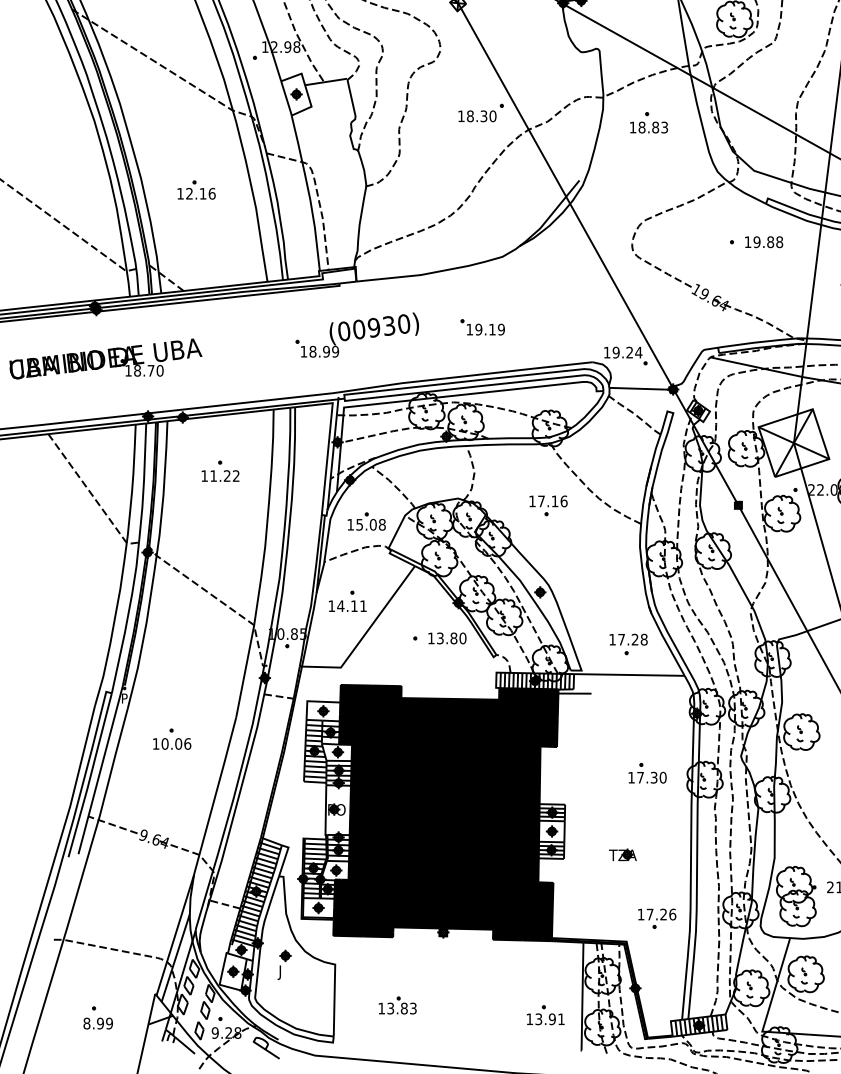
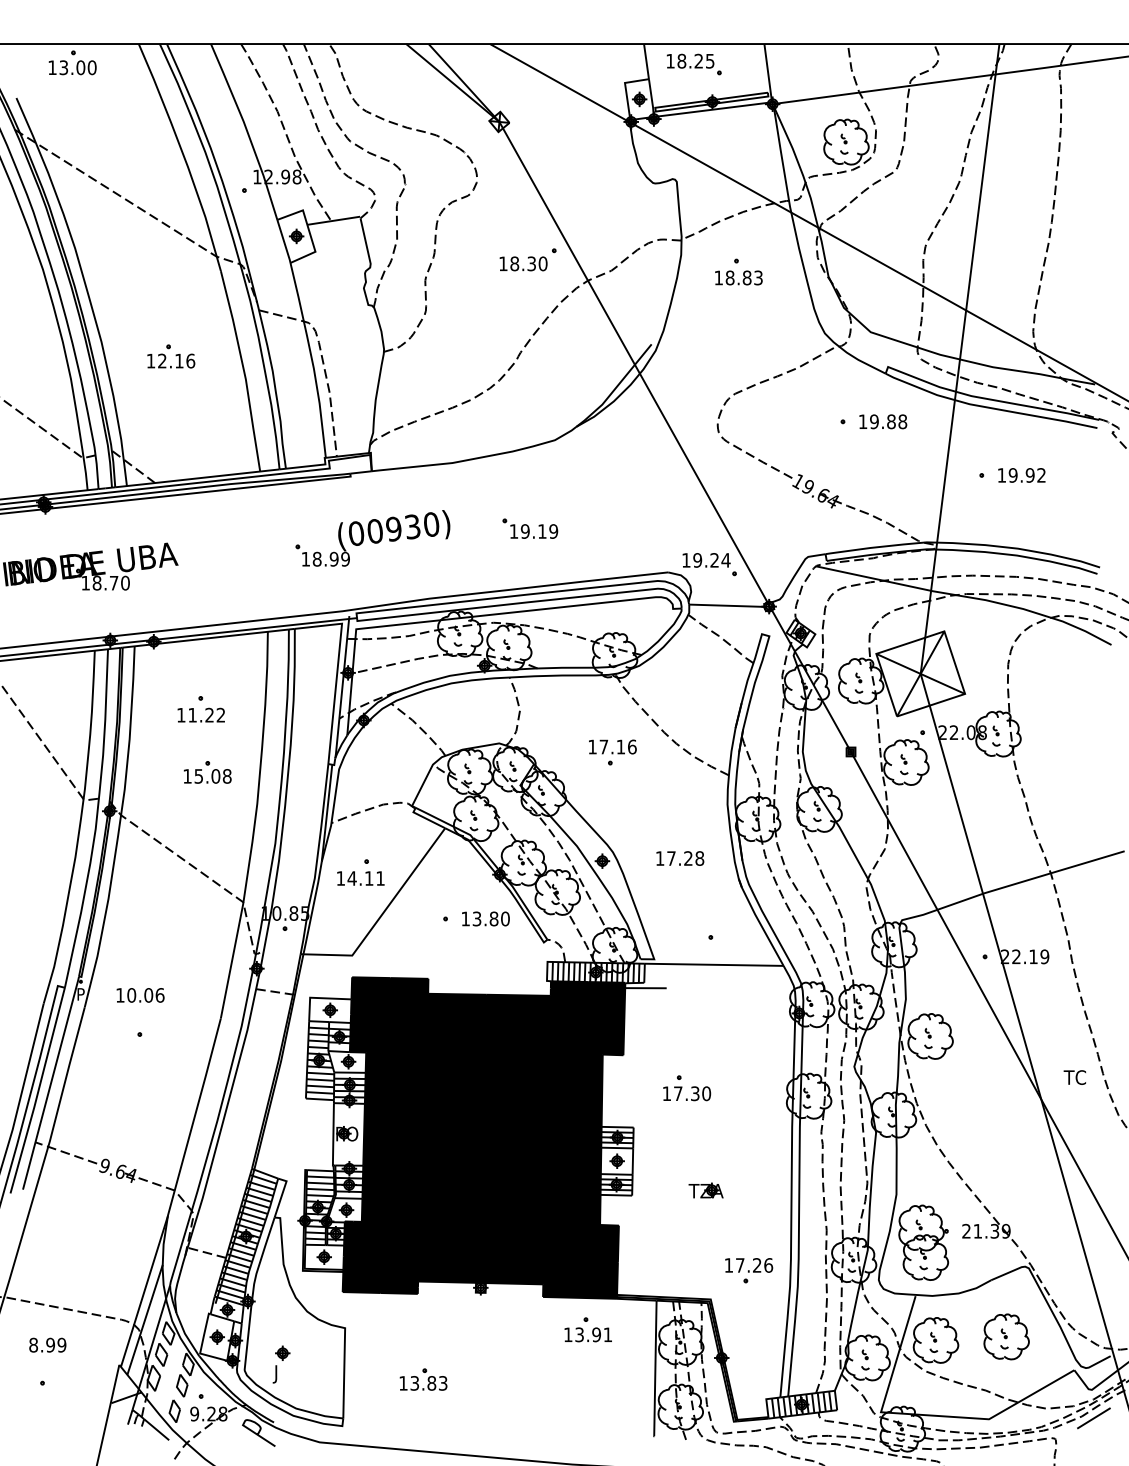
part: (366, 521) -> (207, 772), moved
text: (628, 639) -> (680, 858), moved
text: (172, 744) -> (140, 995), moved
part: (647, 773) -> (687, 1088), moved
part: (284, 964) -> (281, 1364), moved
part: (545, 1015) -> (587, 1329), moved
text: (98, 1023) -> (47, 1344), moved

